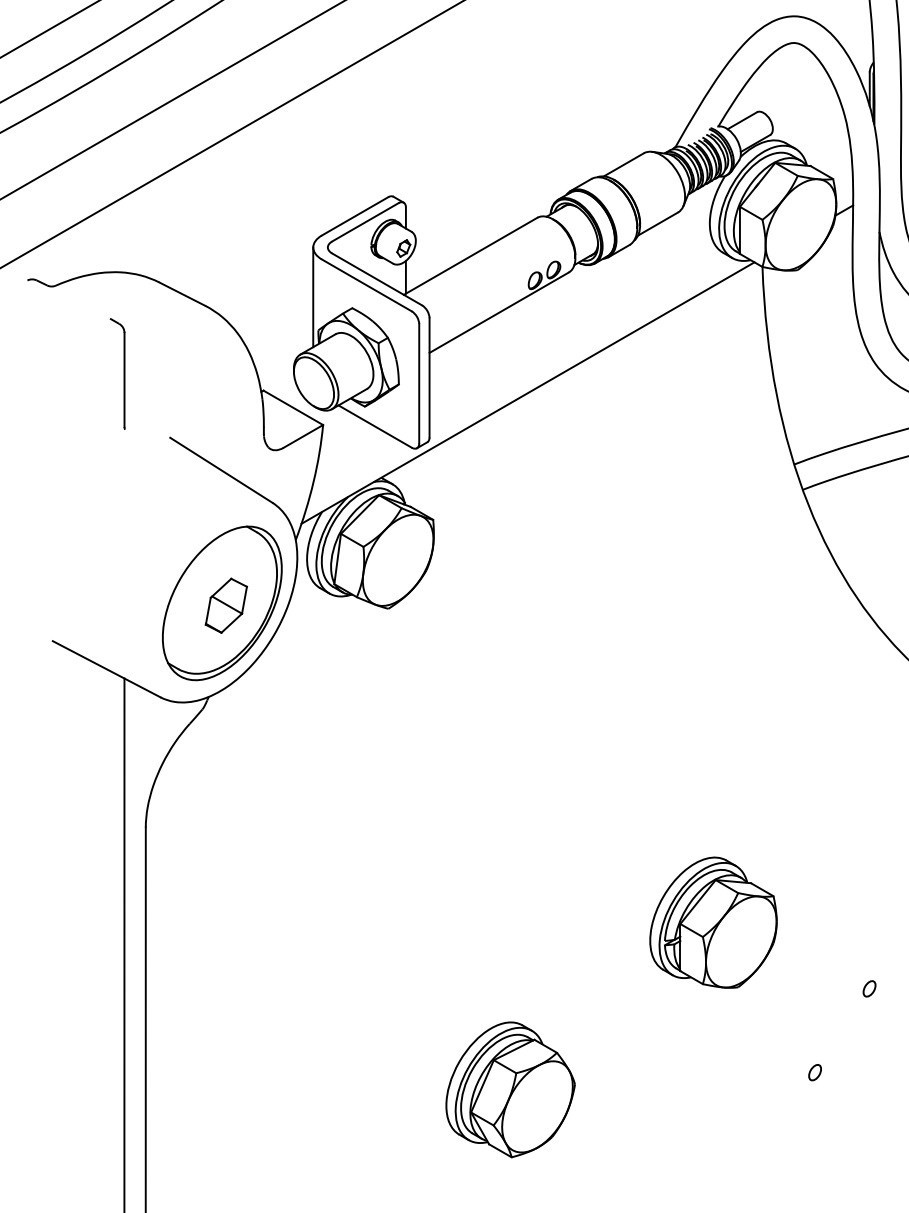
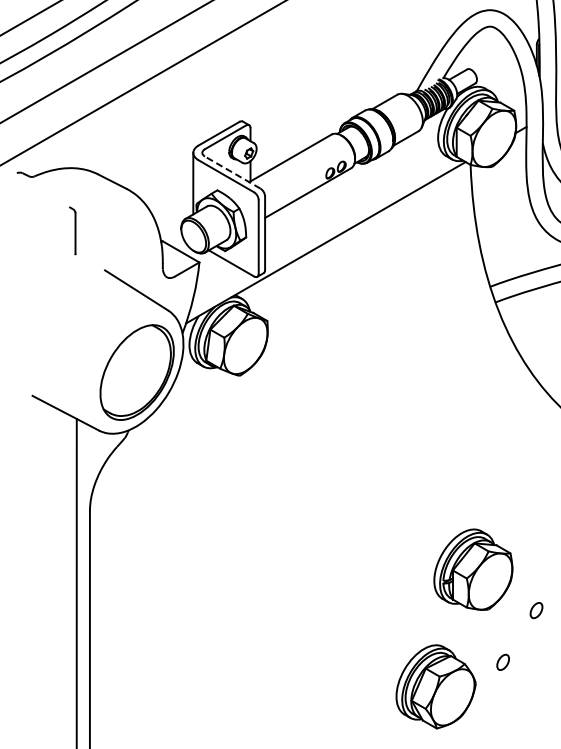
line: (376, 279) -> (232, 172), solid -> dashed
part: (117, 373) -> (72, 230), size x0.7
part: (226, 604) -> (139, 373), removed
part: (713, 922) -> (473, 569), moved
part: (869, 988) -> (536, 610), size x1.6
part: (814, 1071) -> (502, 661), size x1.6
part: (509, 1089) -> (435, 686), moved

